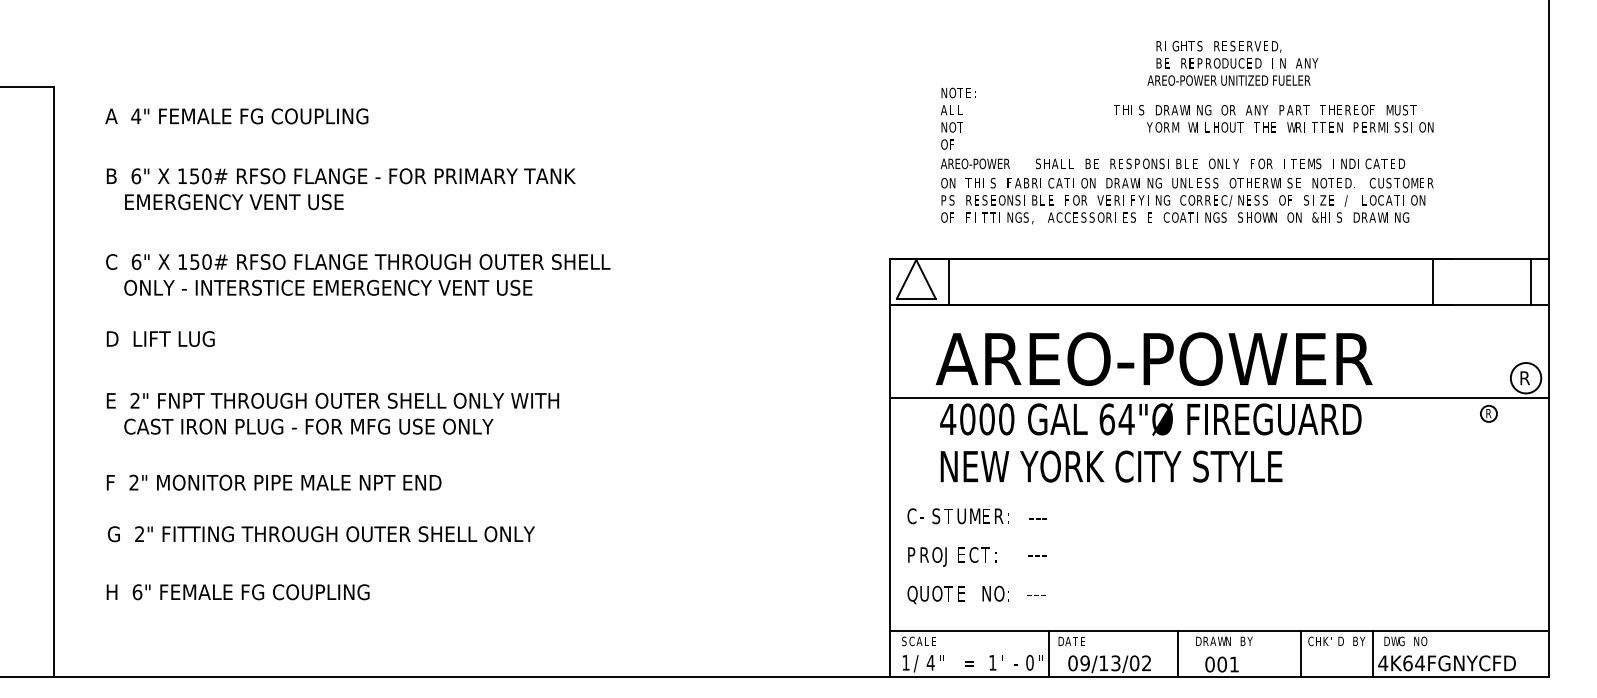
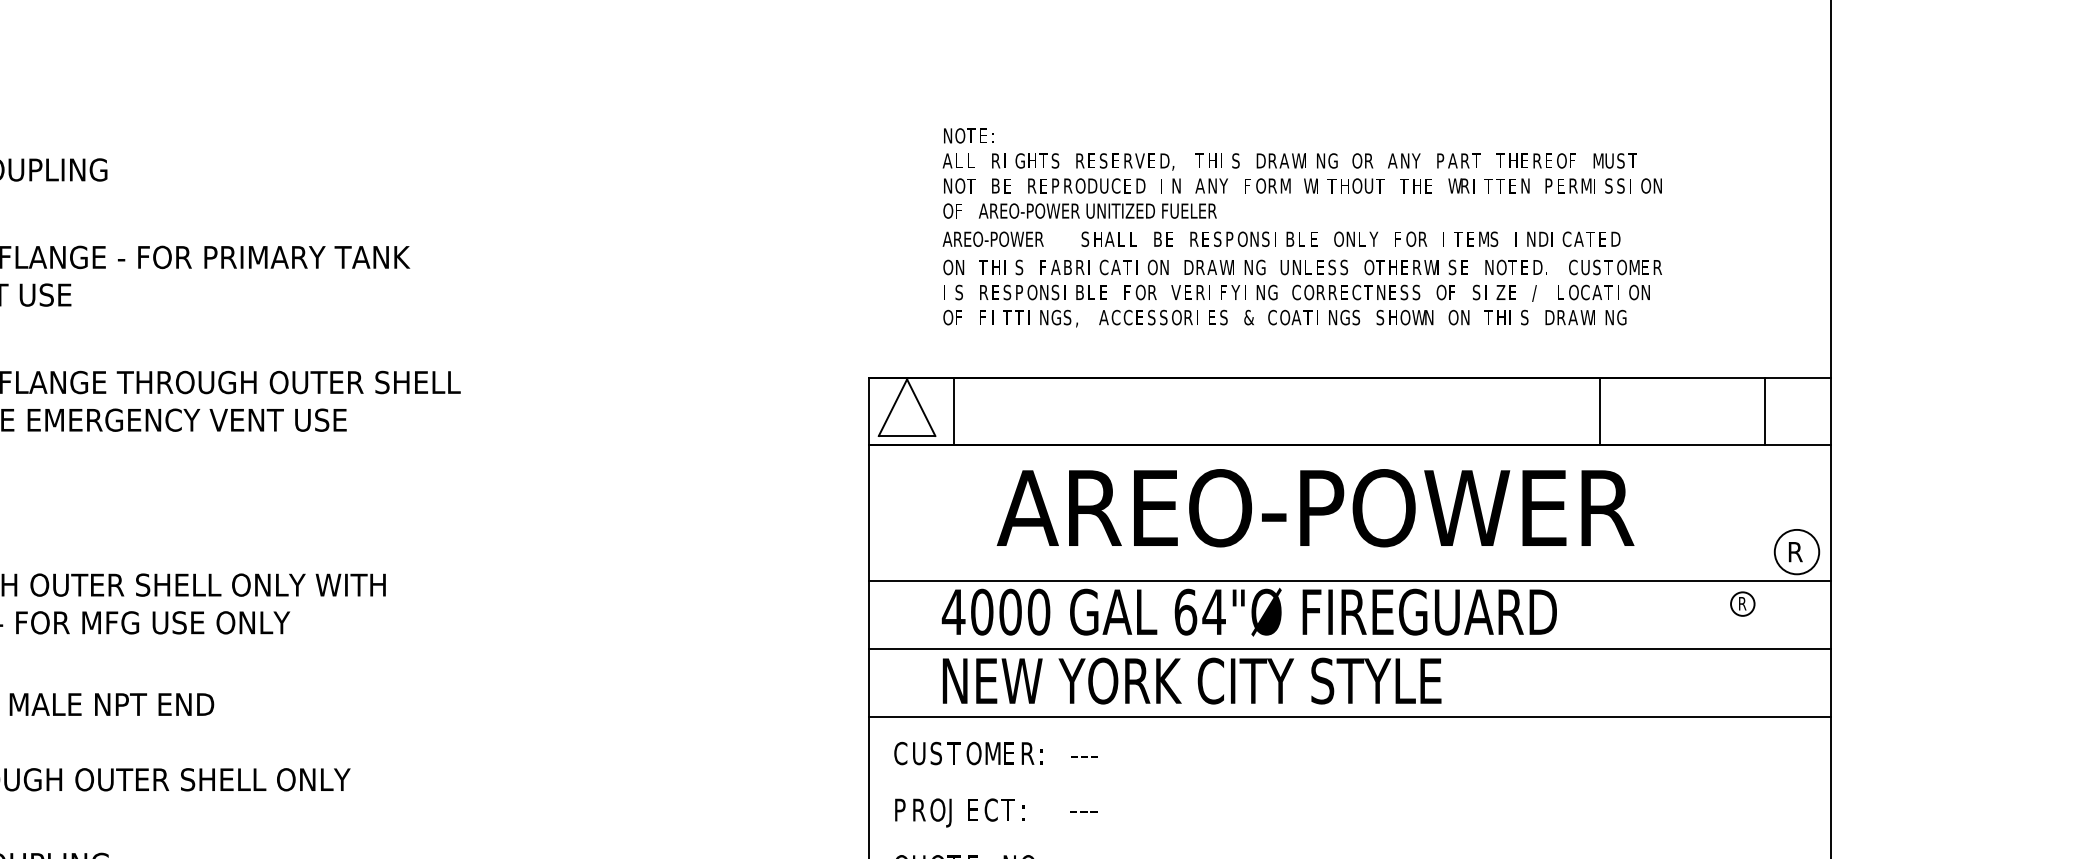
text: (1232, 63) -> (1102, 186), moved
text: (1149, 127) -> (1247, 186), Y -> F
text: (1207, 127) -> (1332, 186), L -> T
text: (943, 200) -> (946, 292), P -> I
text: (993, 200) -> (1019, 292), E -> P
text: (1231, 200) -> (1367, 292), / -> T
text: (1150, 217) -> (1248, 317), E -> &
text: (1315, 217) -> (1489, 317), & -> T
line: (1432, 281) -> (1599, 410), moved
line: (1531, 281) -> (1765, 410), moved
text: (1153, 358) -> (1314, 507), moved
line: (1219, 444) -> (1349, 648), added
line: (1219, 491) -> (1349, 717), added
text: (962, 515) -> (974, 752), U -> O
text: (924, 516) -> (919, 753), - -> U

